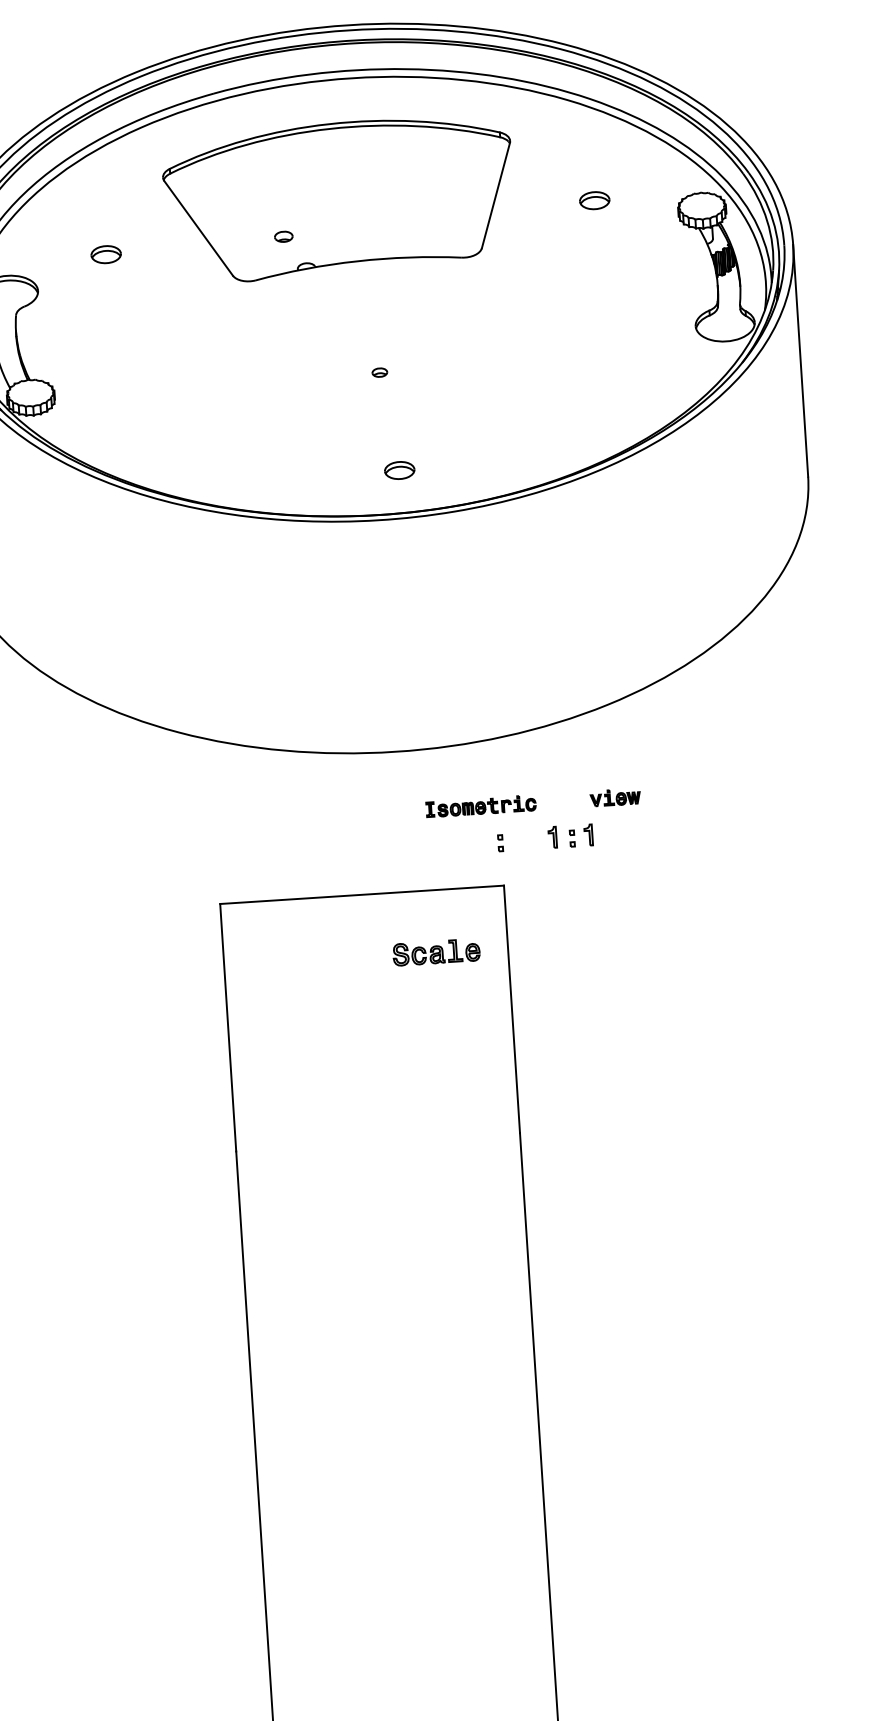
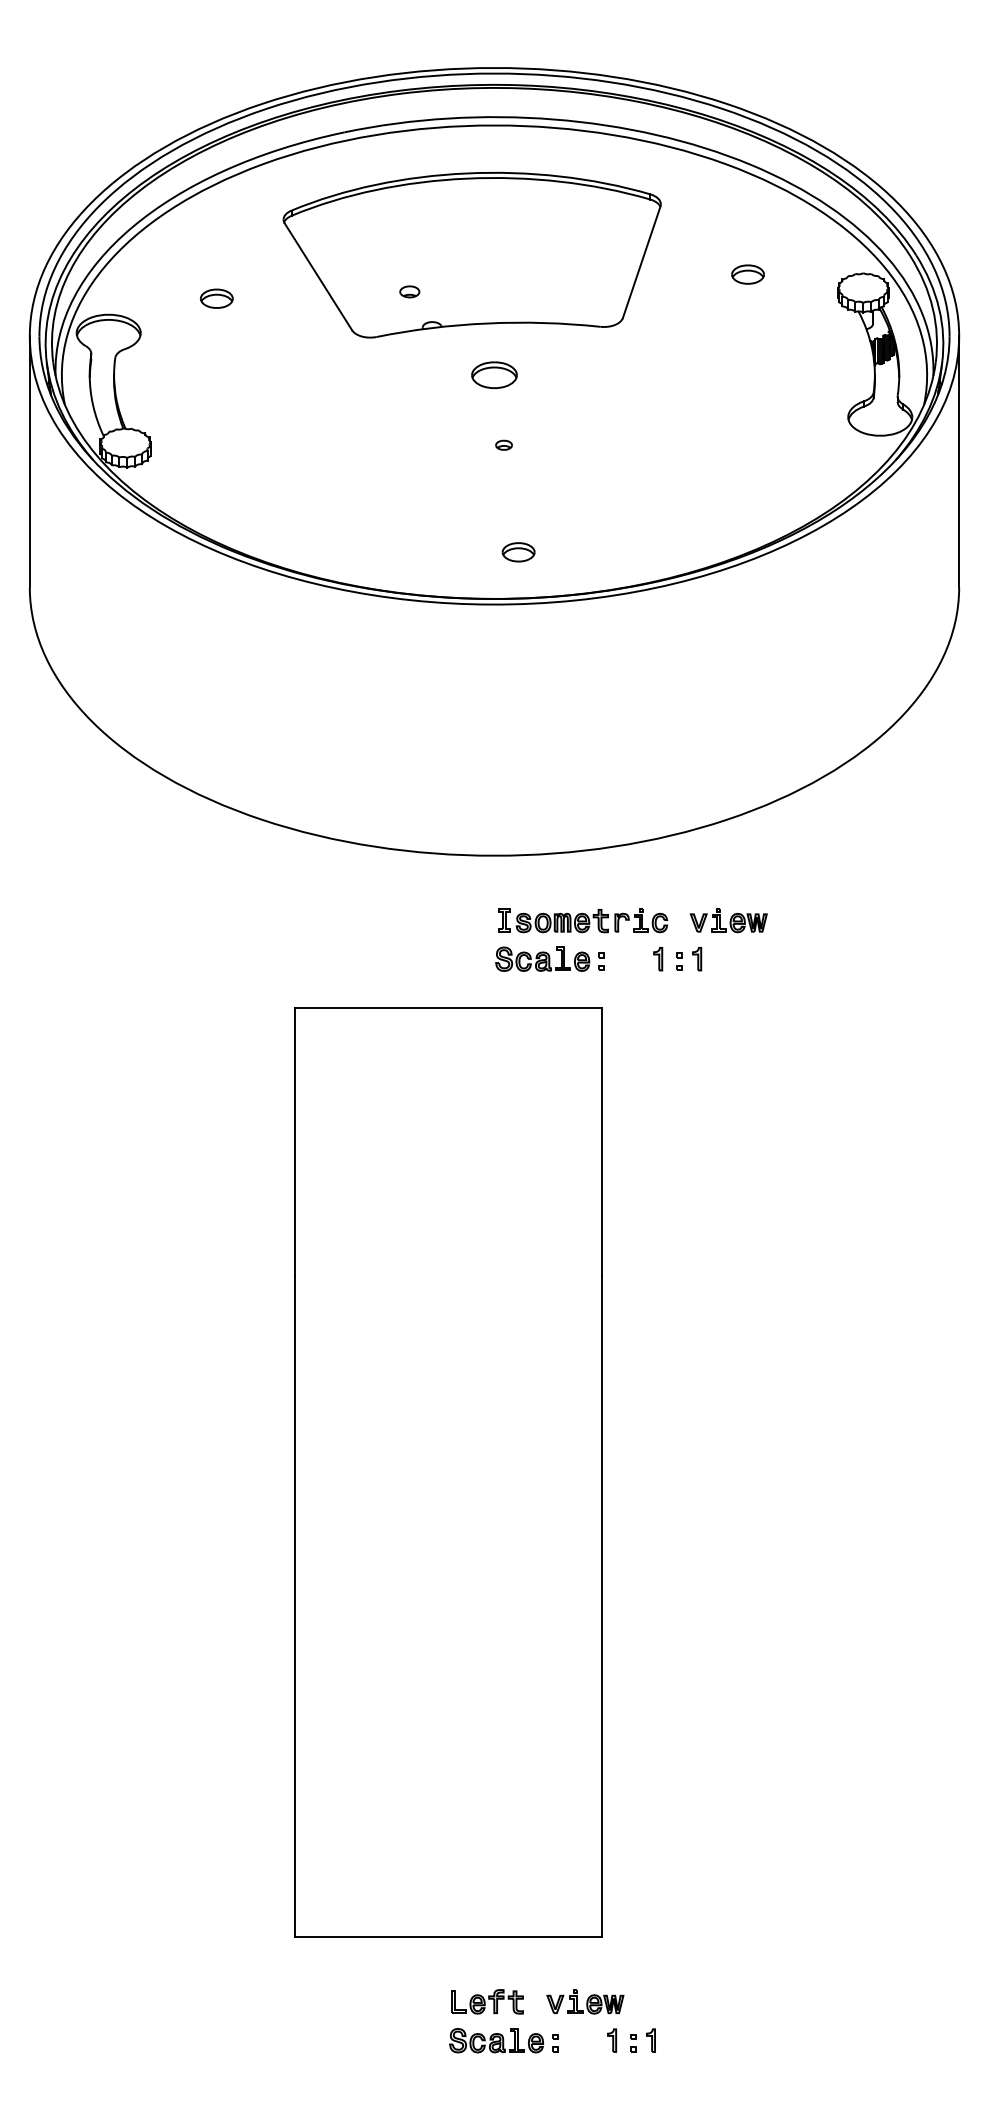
part: (366, 307) -> (494, 374), added
part: (615, 797) -> (728, 920), size x1.43
part: (481, 806) -> (583, 920), size x1.43
part: (436, 951) -> (542, 958), moved

